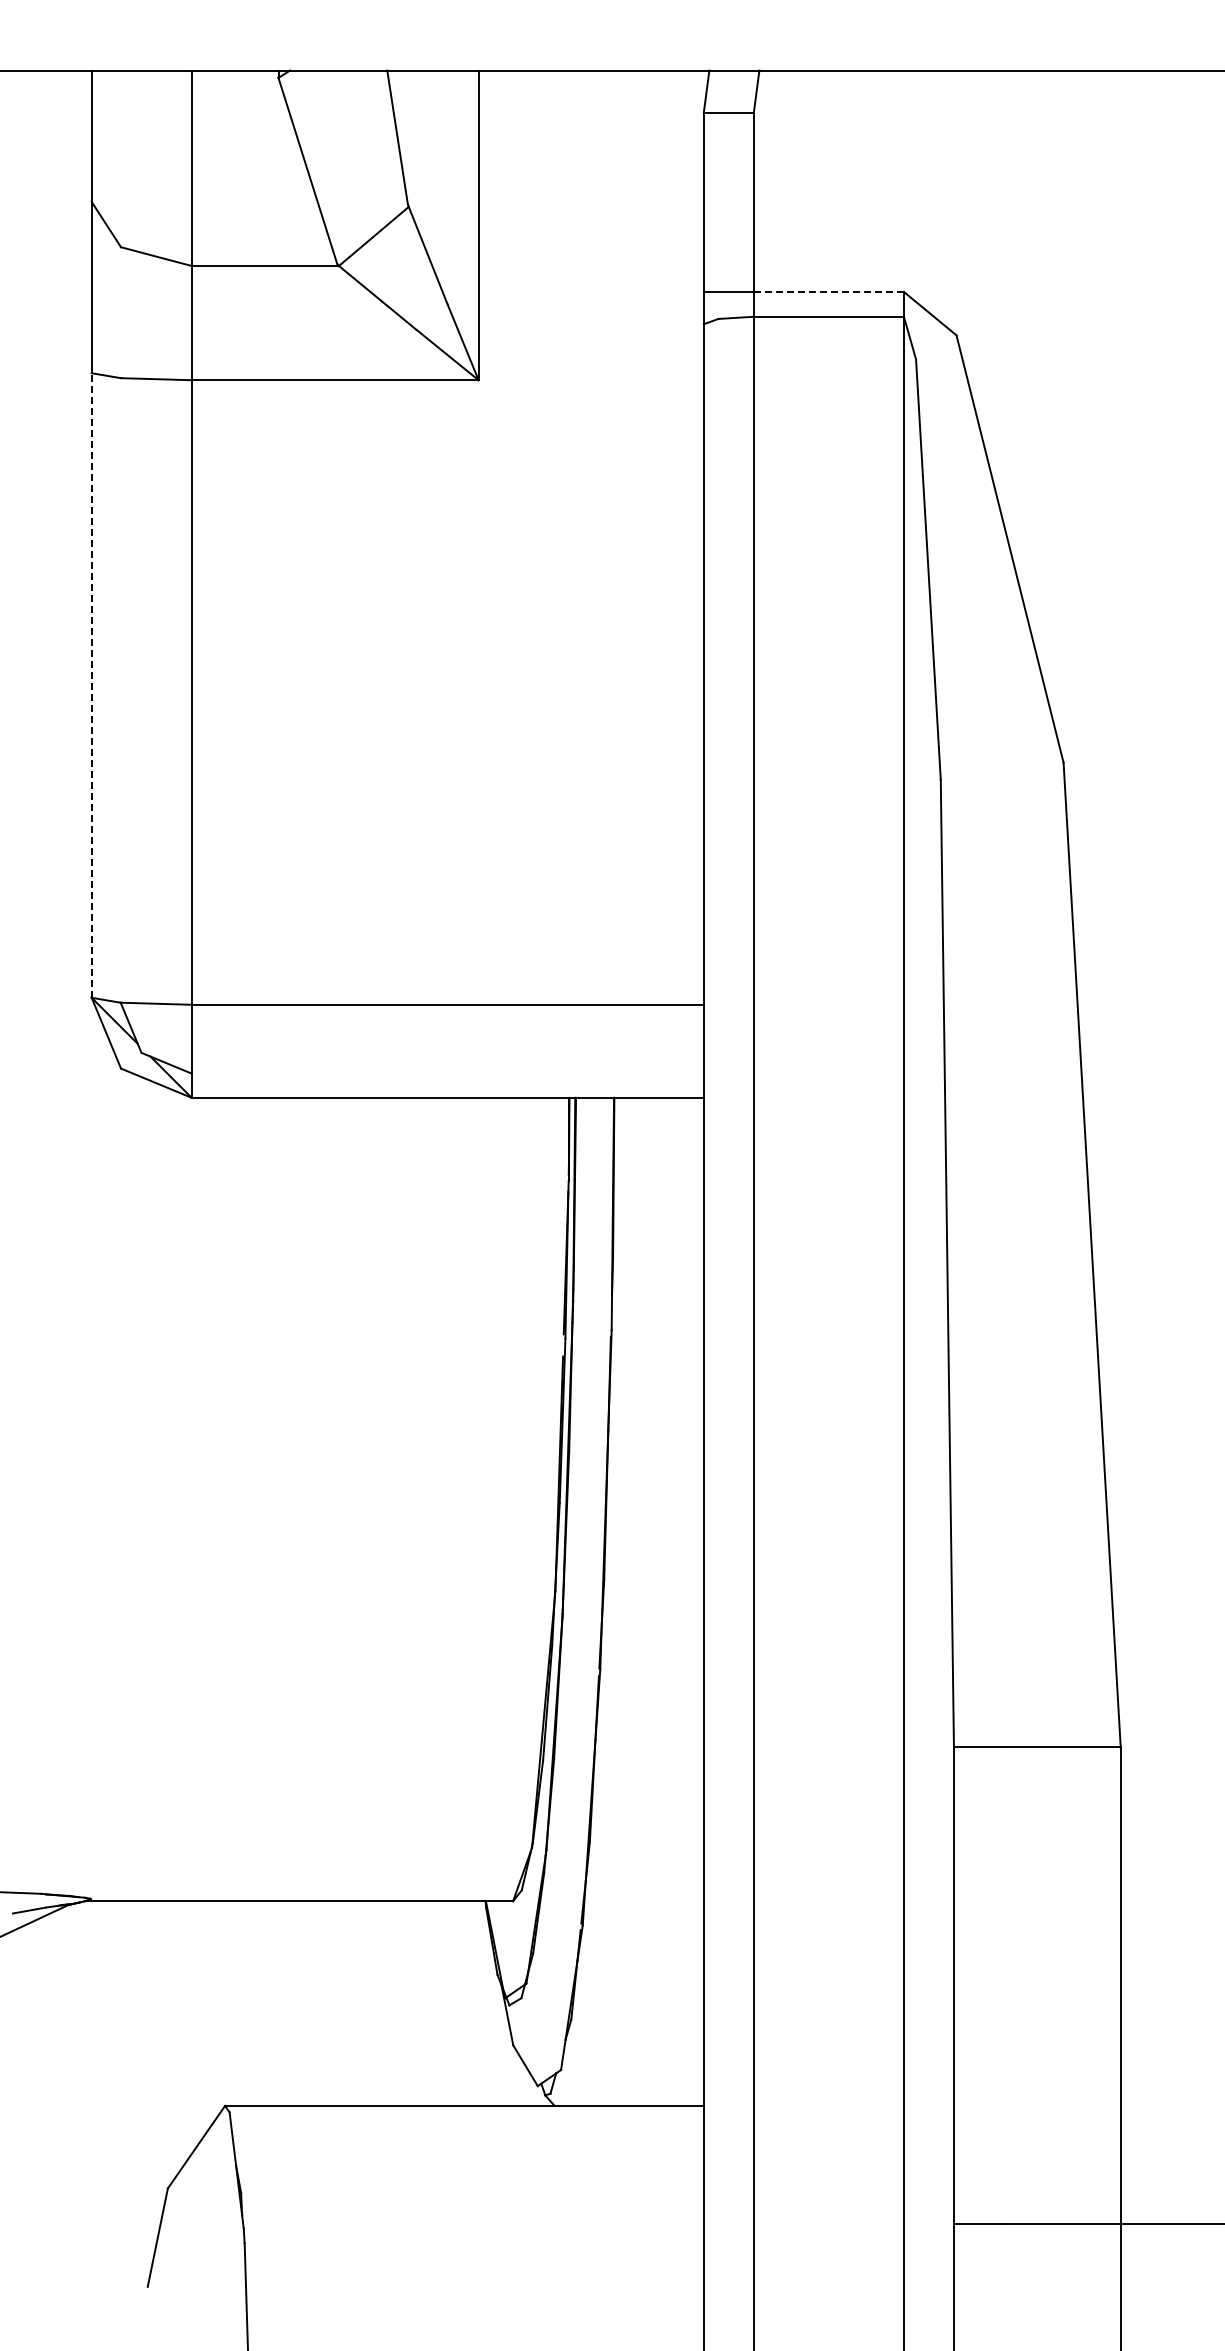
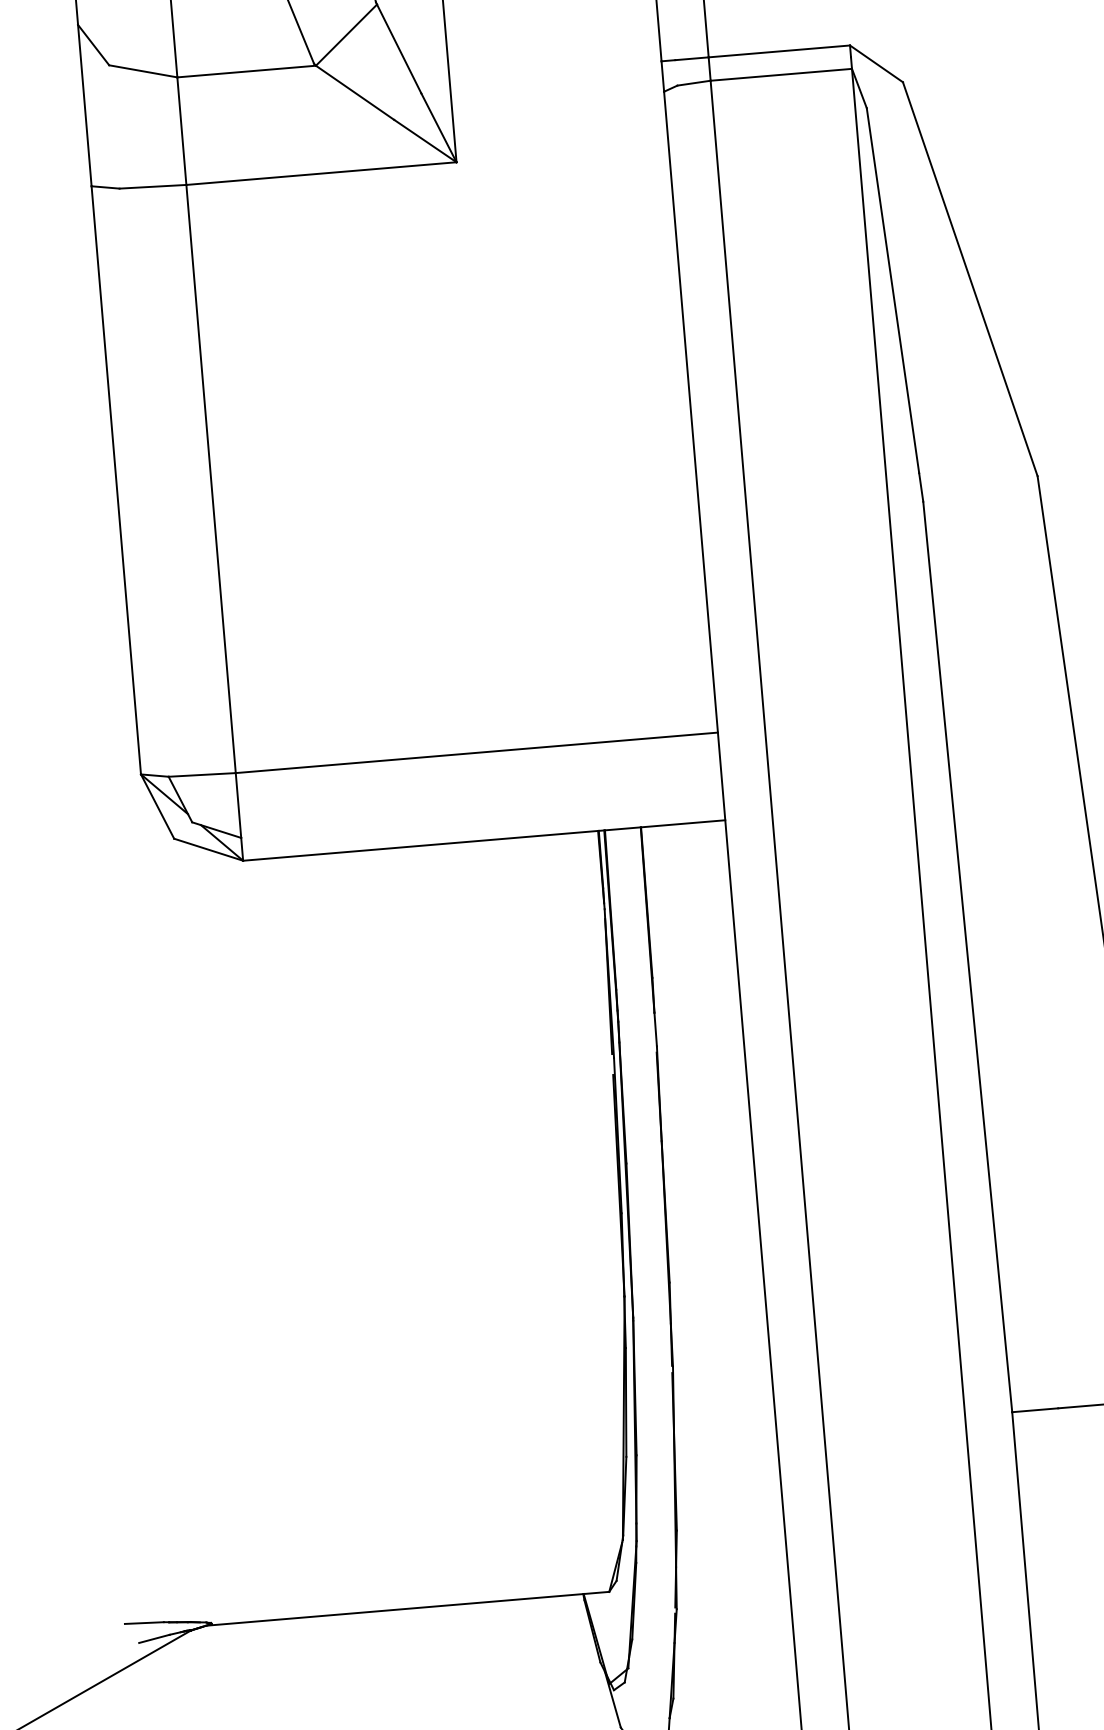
line: (829, 291) -> (779, 50), dashed -> solid
line: (91, 685) -> (116, 480), dashed -> solid

